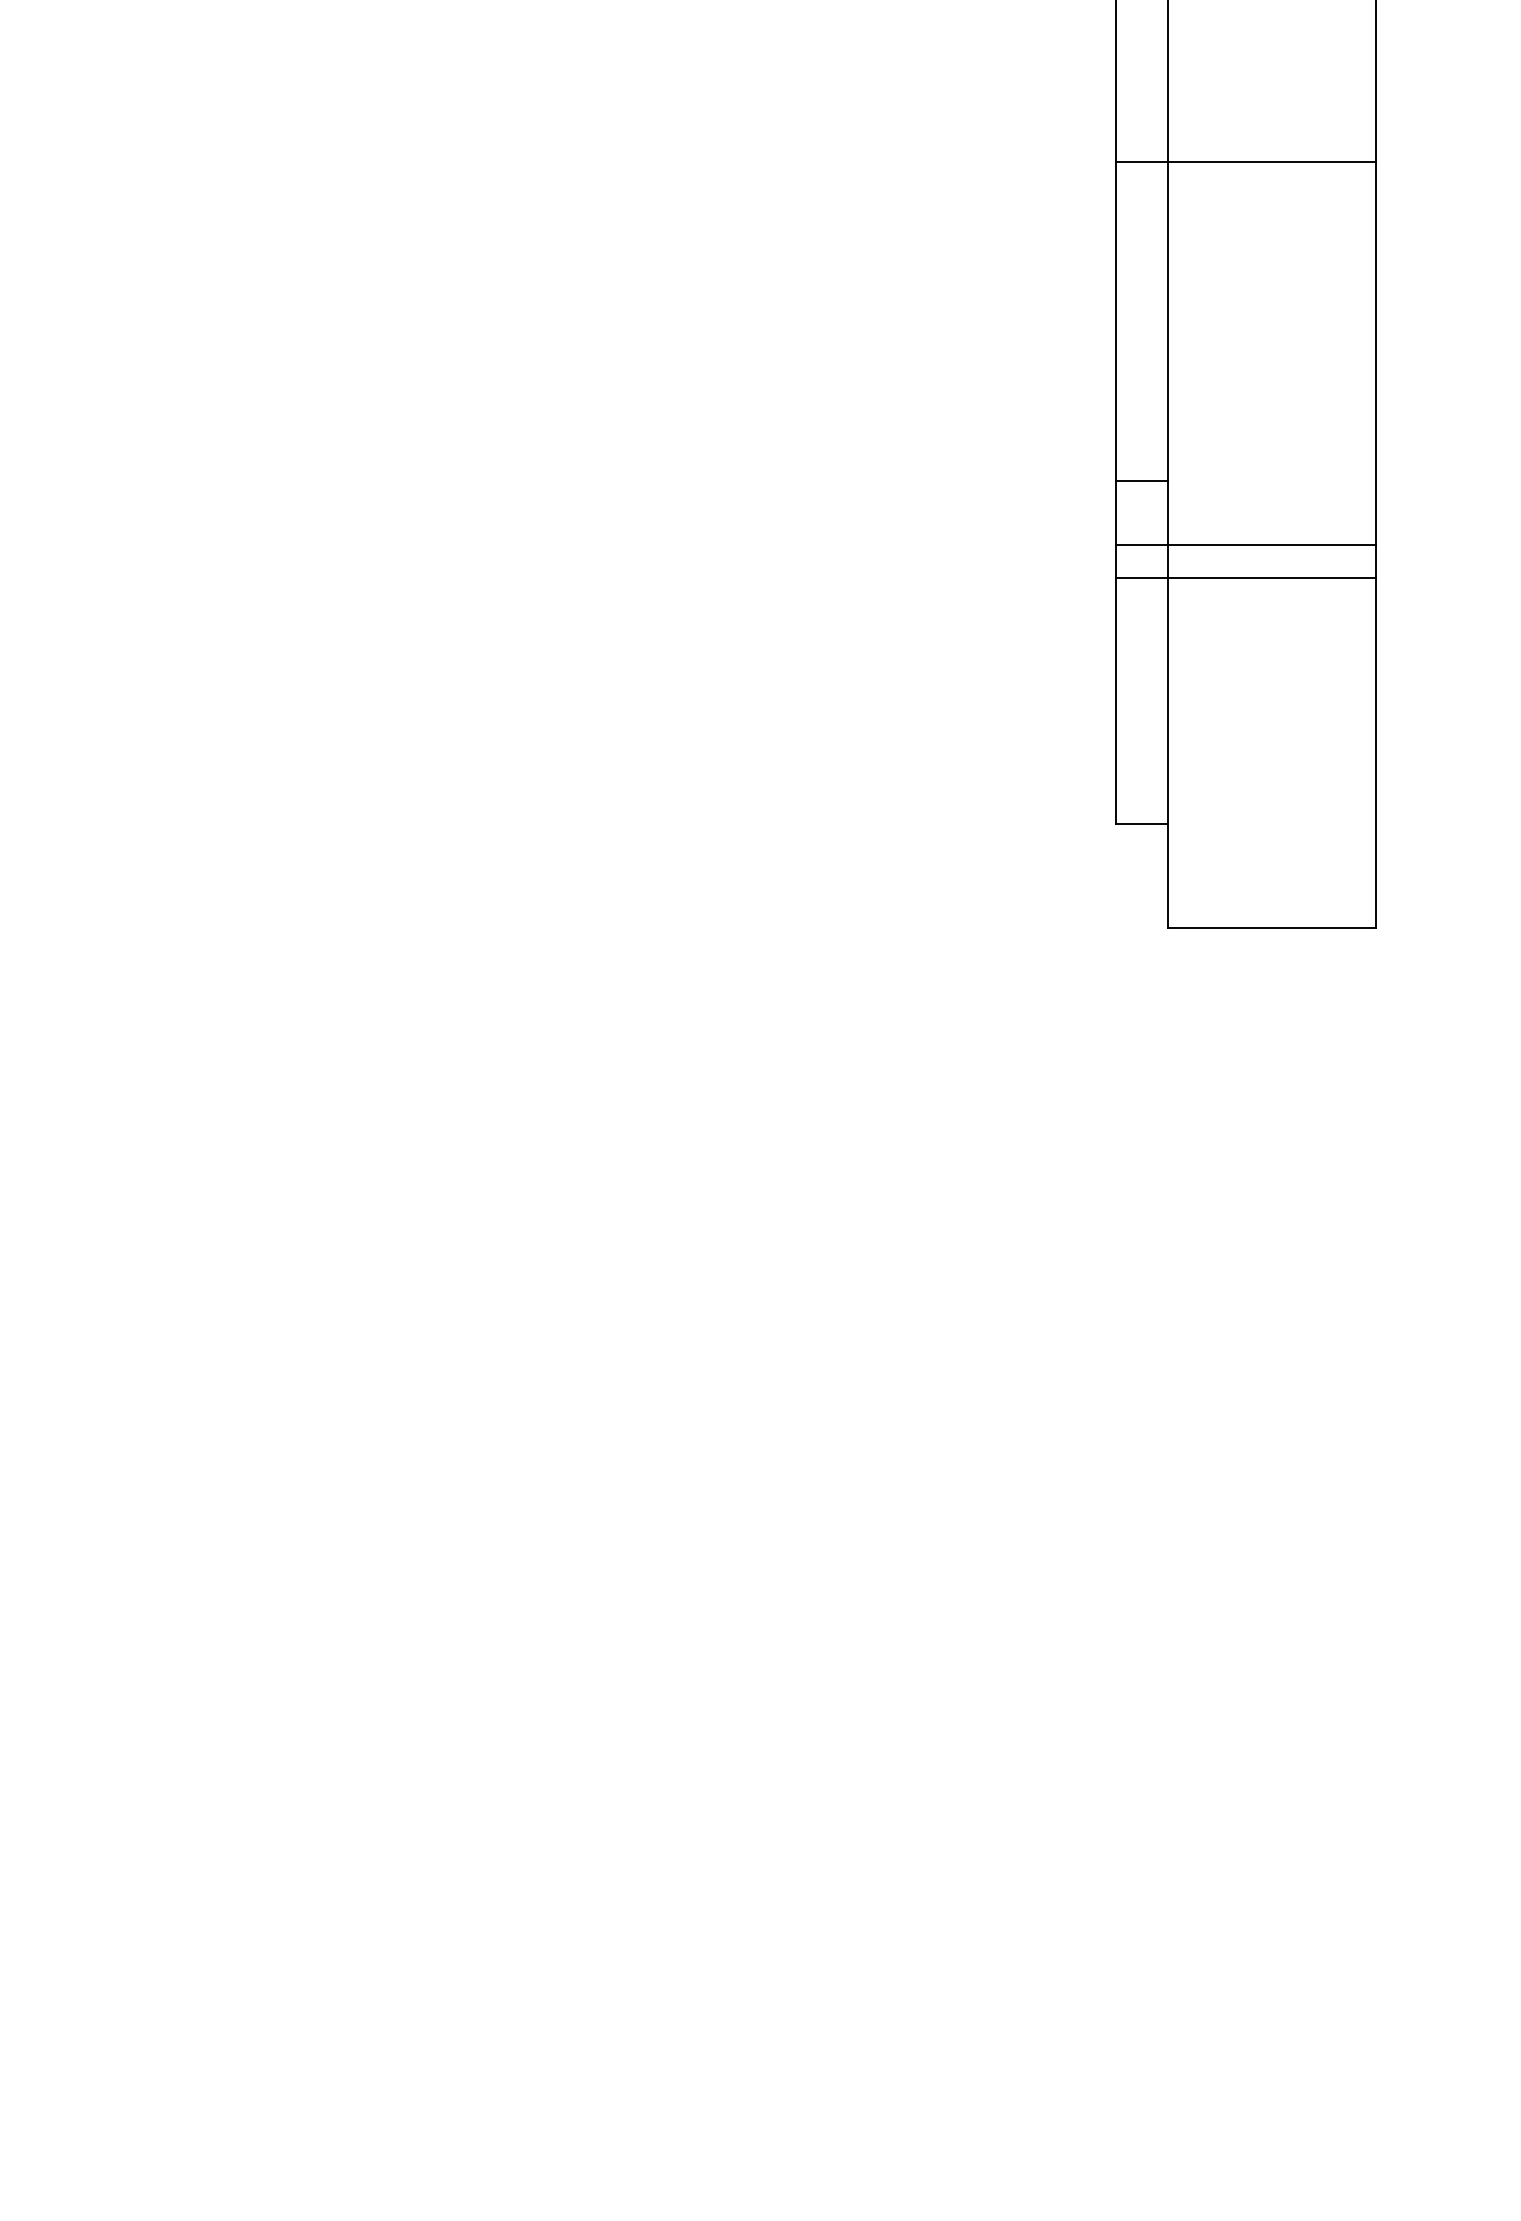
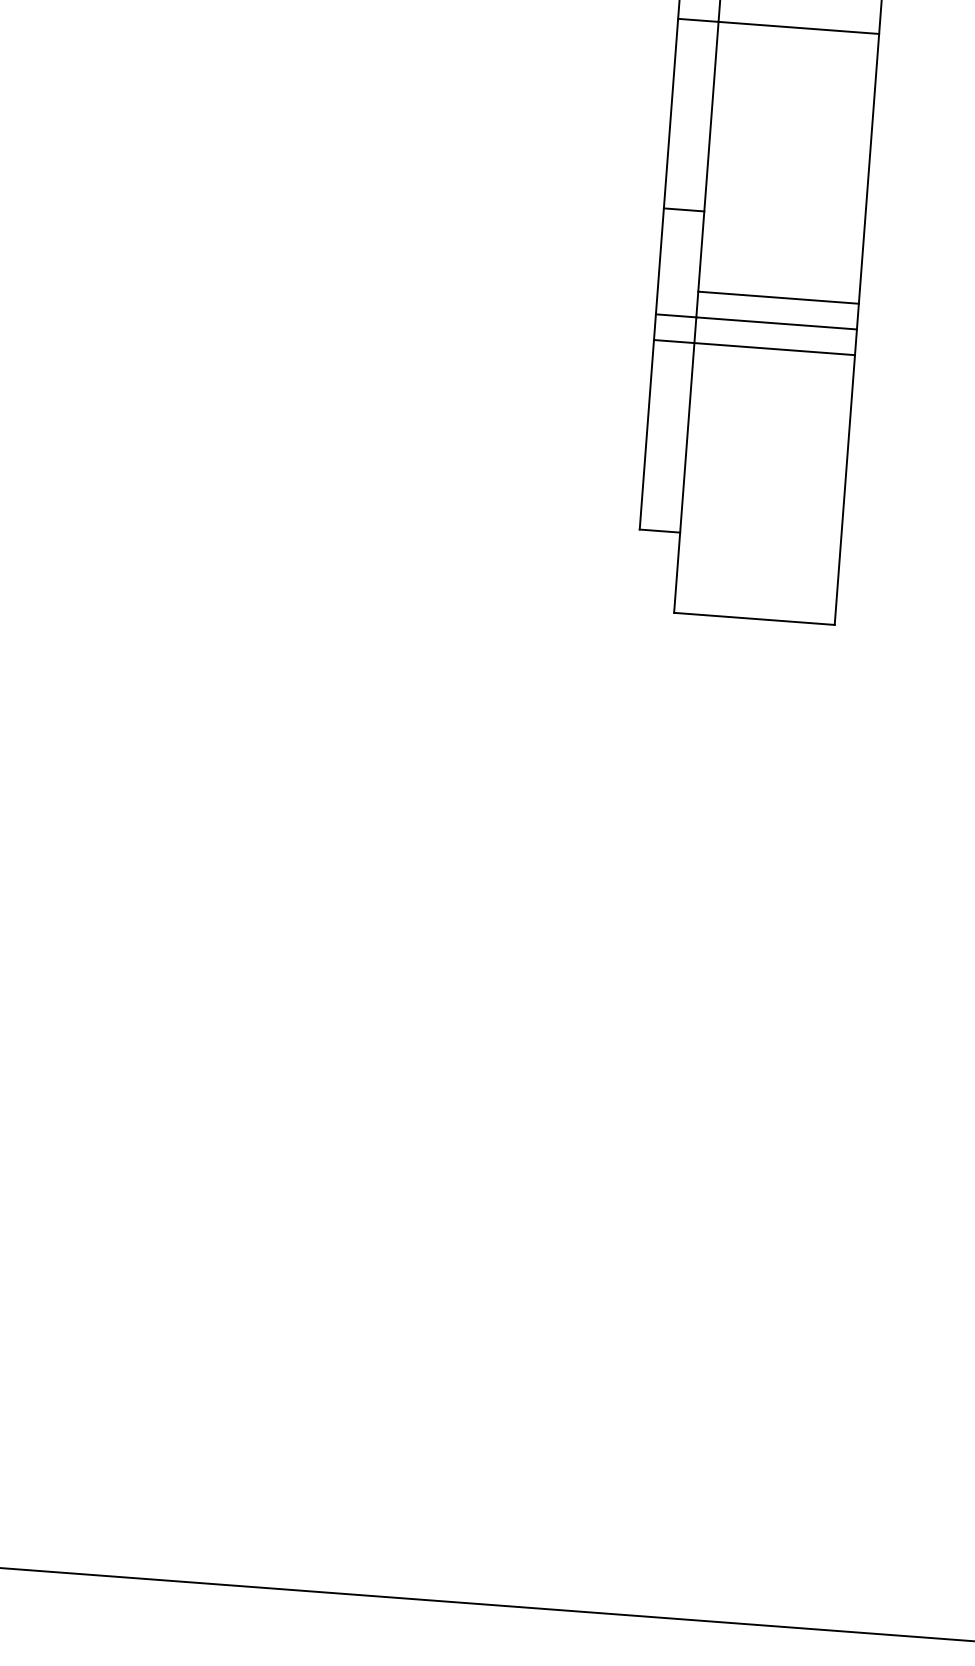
line: (1141, 480) -> (683, 209), moved
line: (1271, 511) -> (778, 297), added

